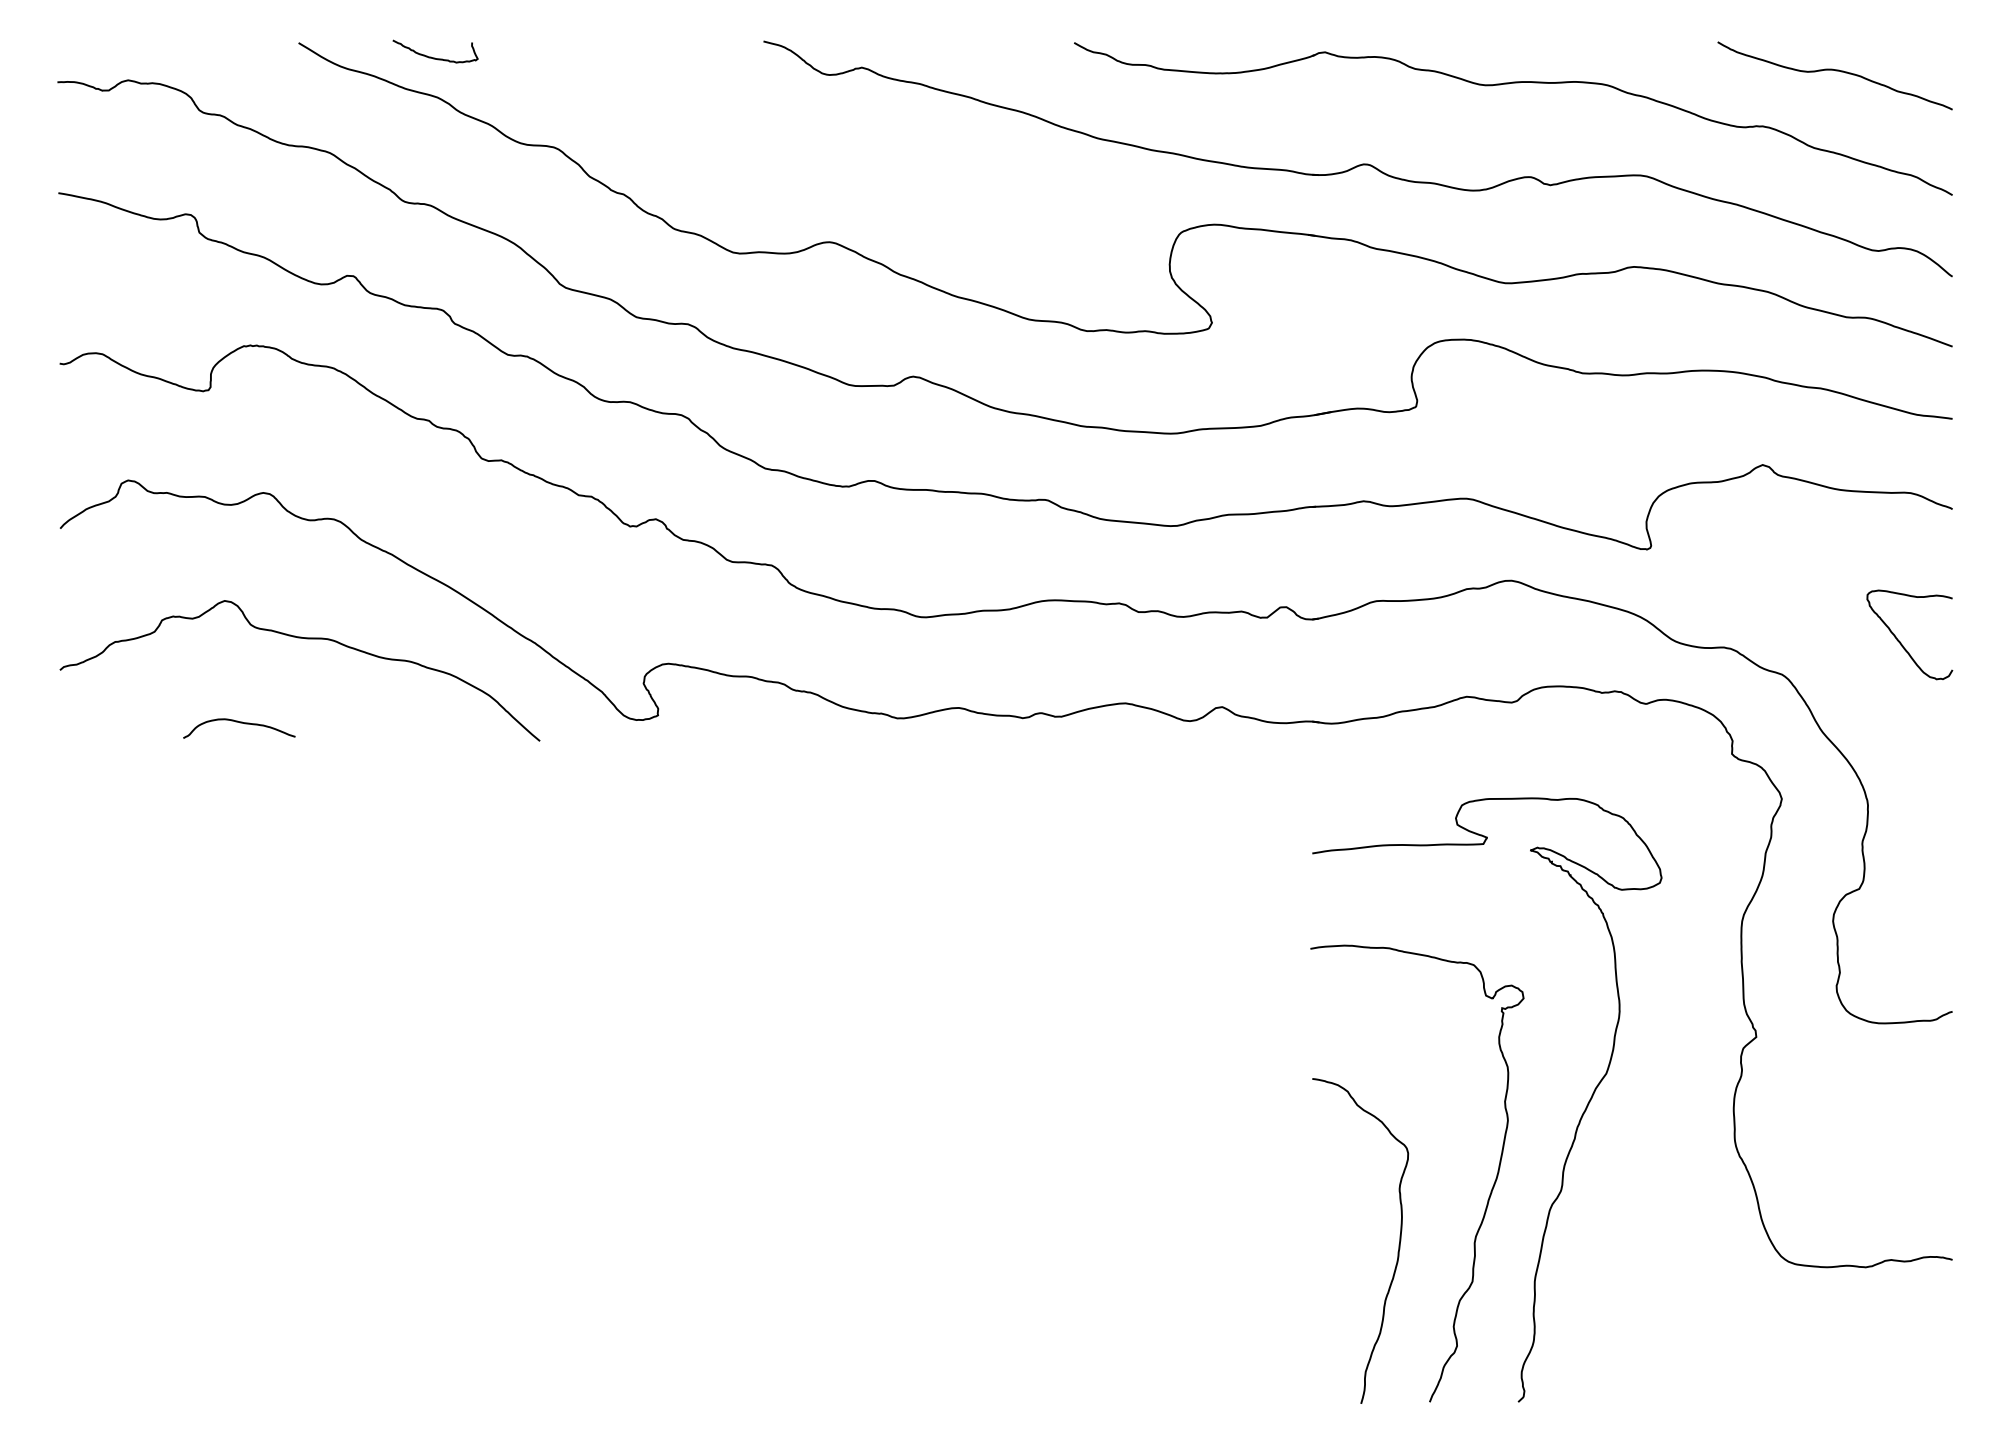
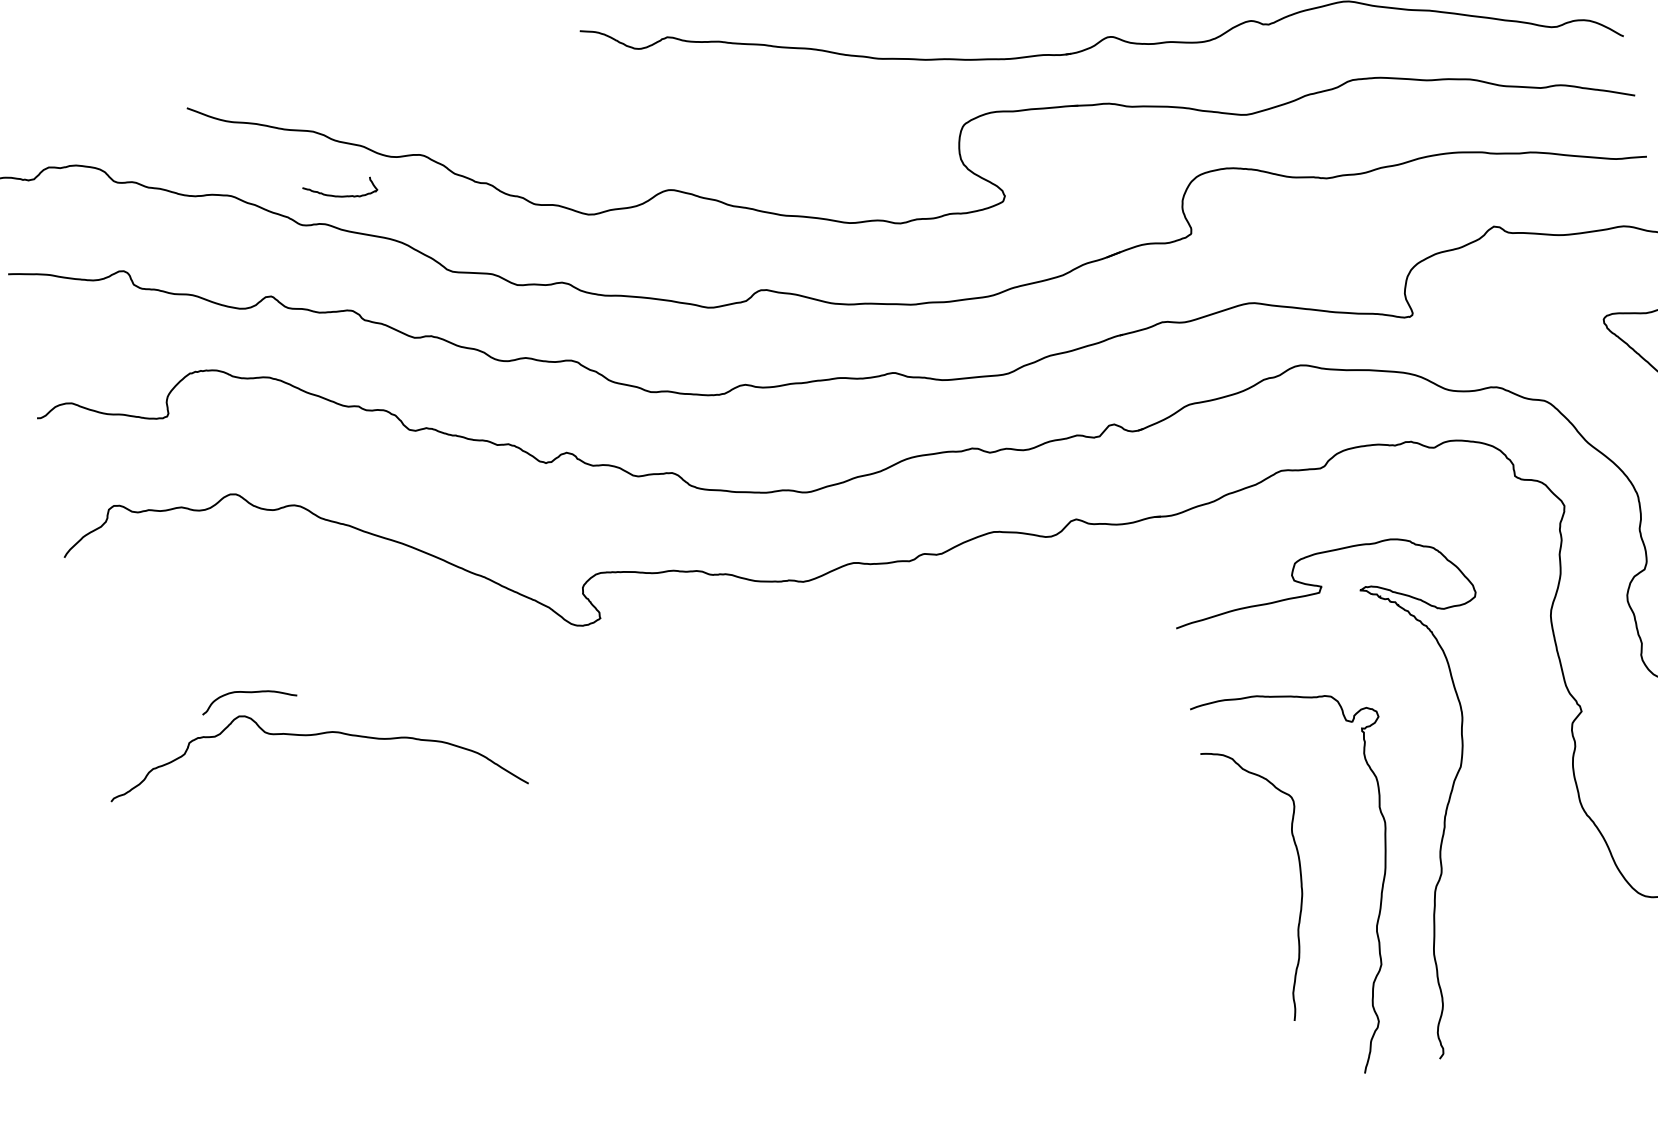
curve: (435, 57) -> (341, 195), moved
curve: (306, 639) -> (314, 735), moved
curve: (1398, 1244) -> (1300, 880), moved

